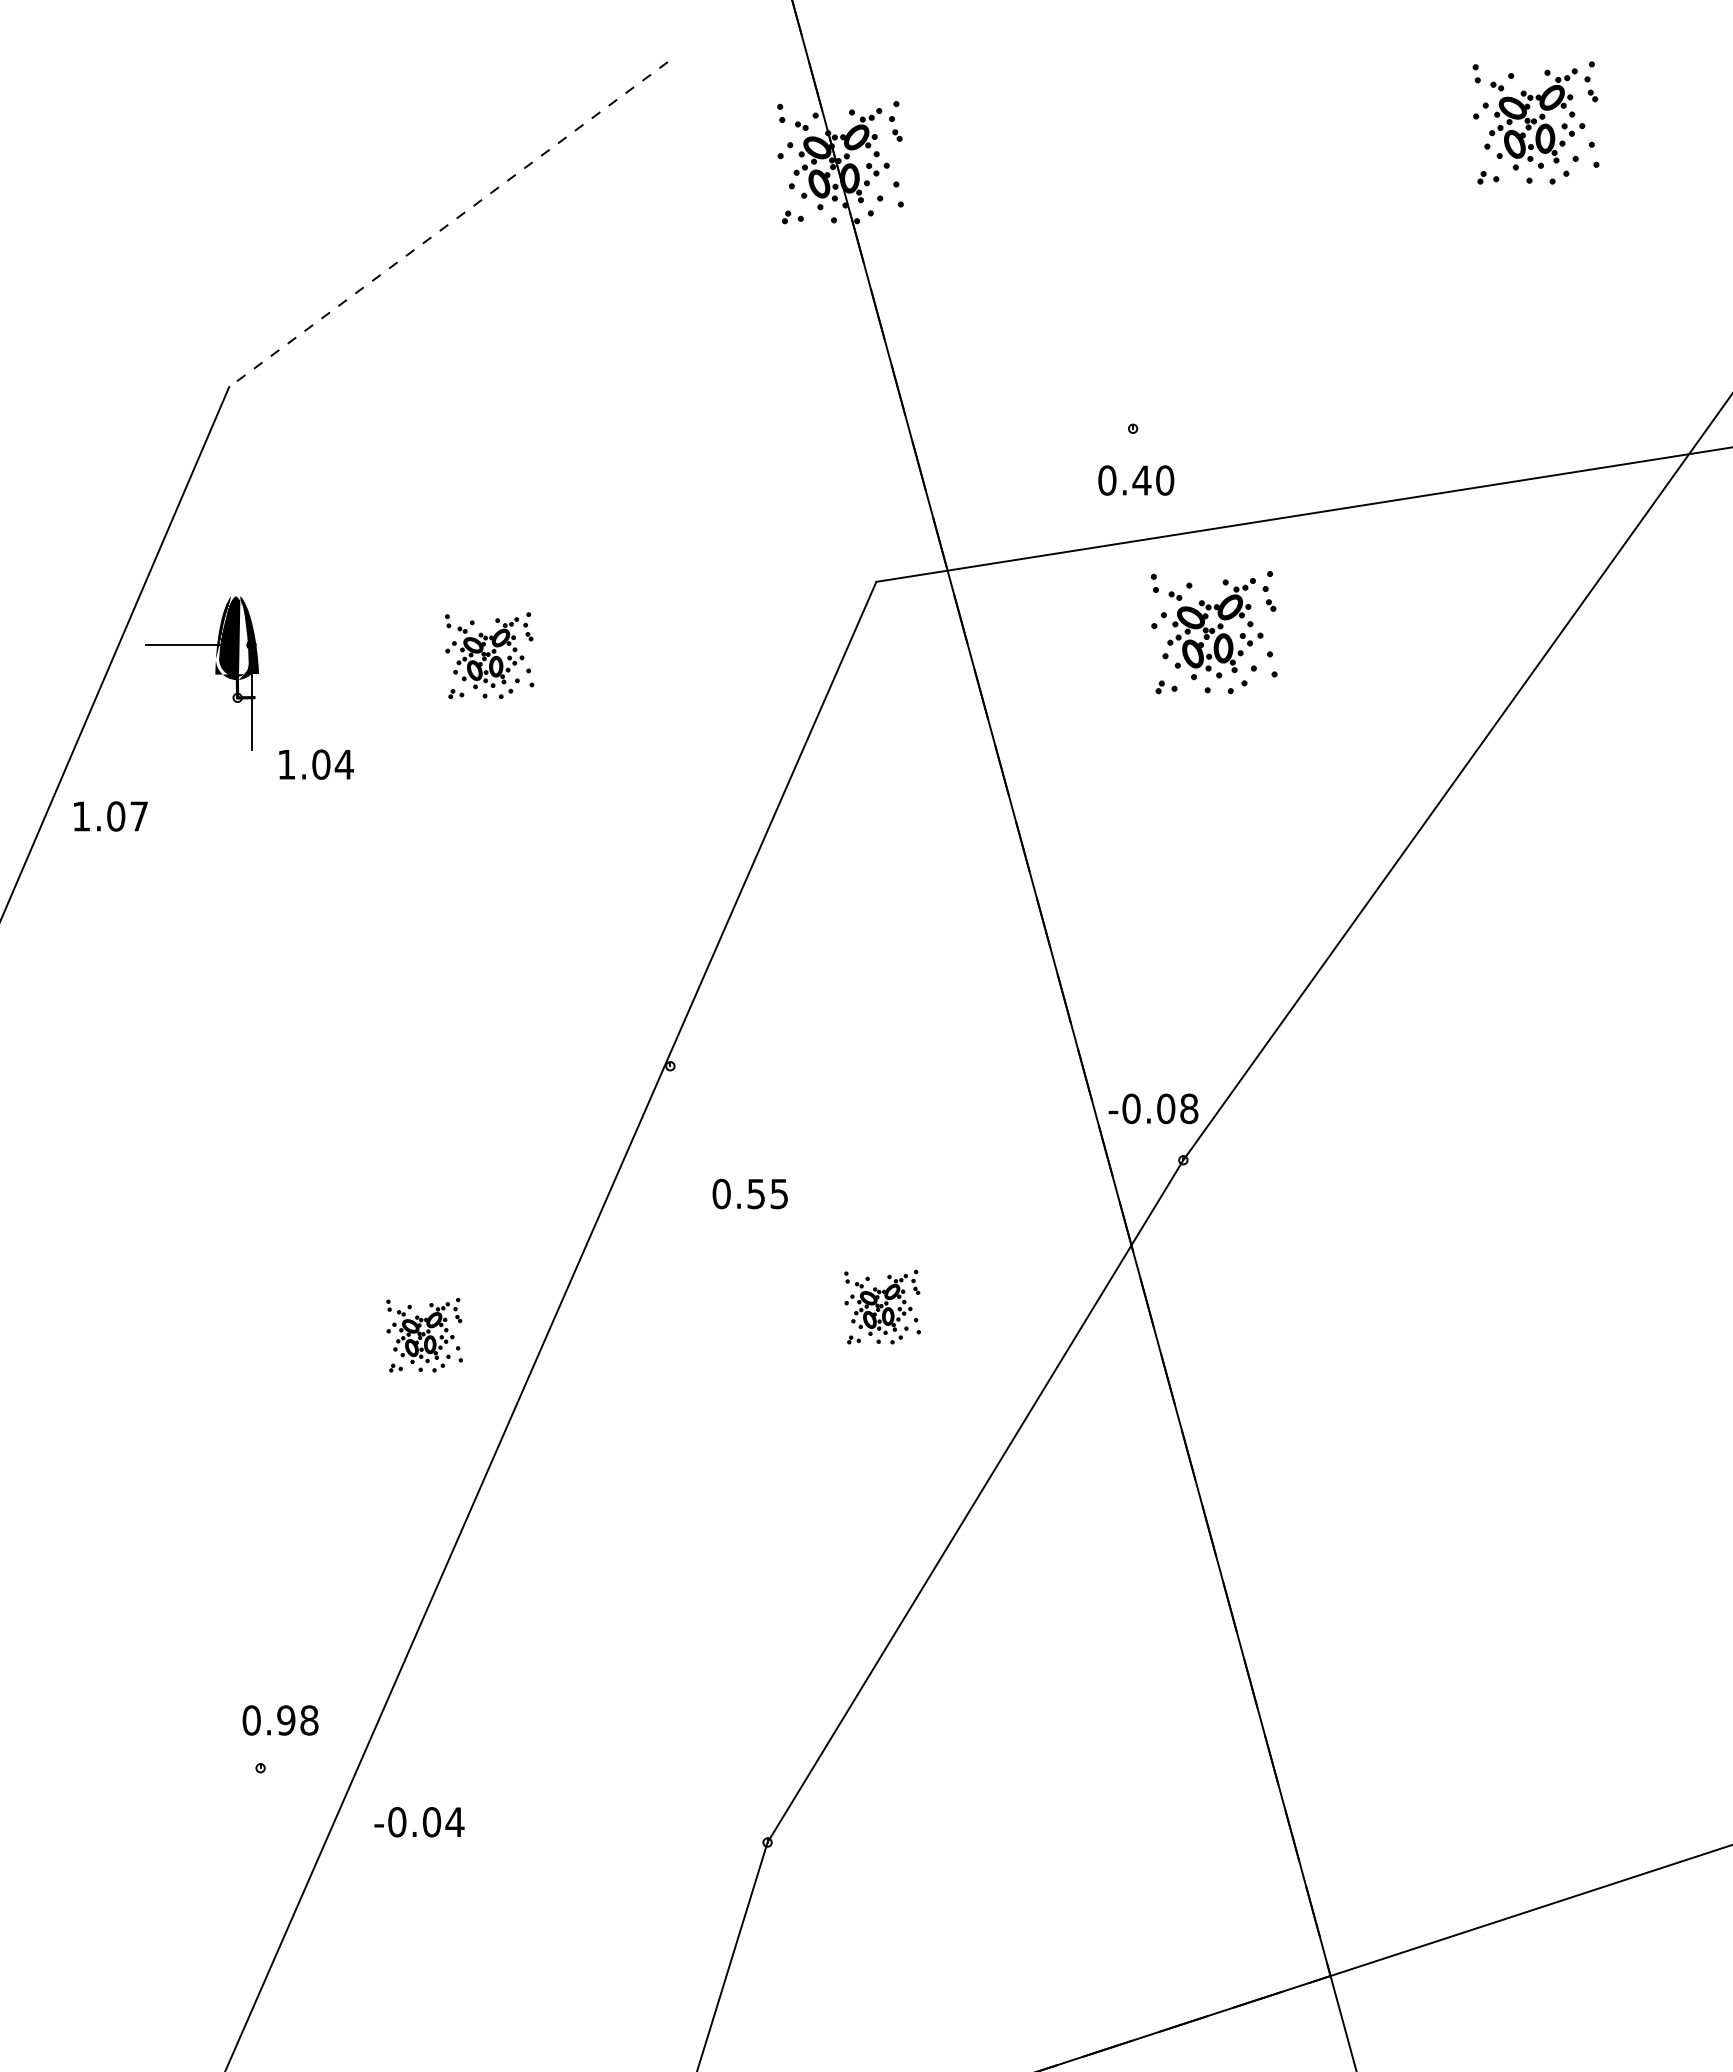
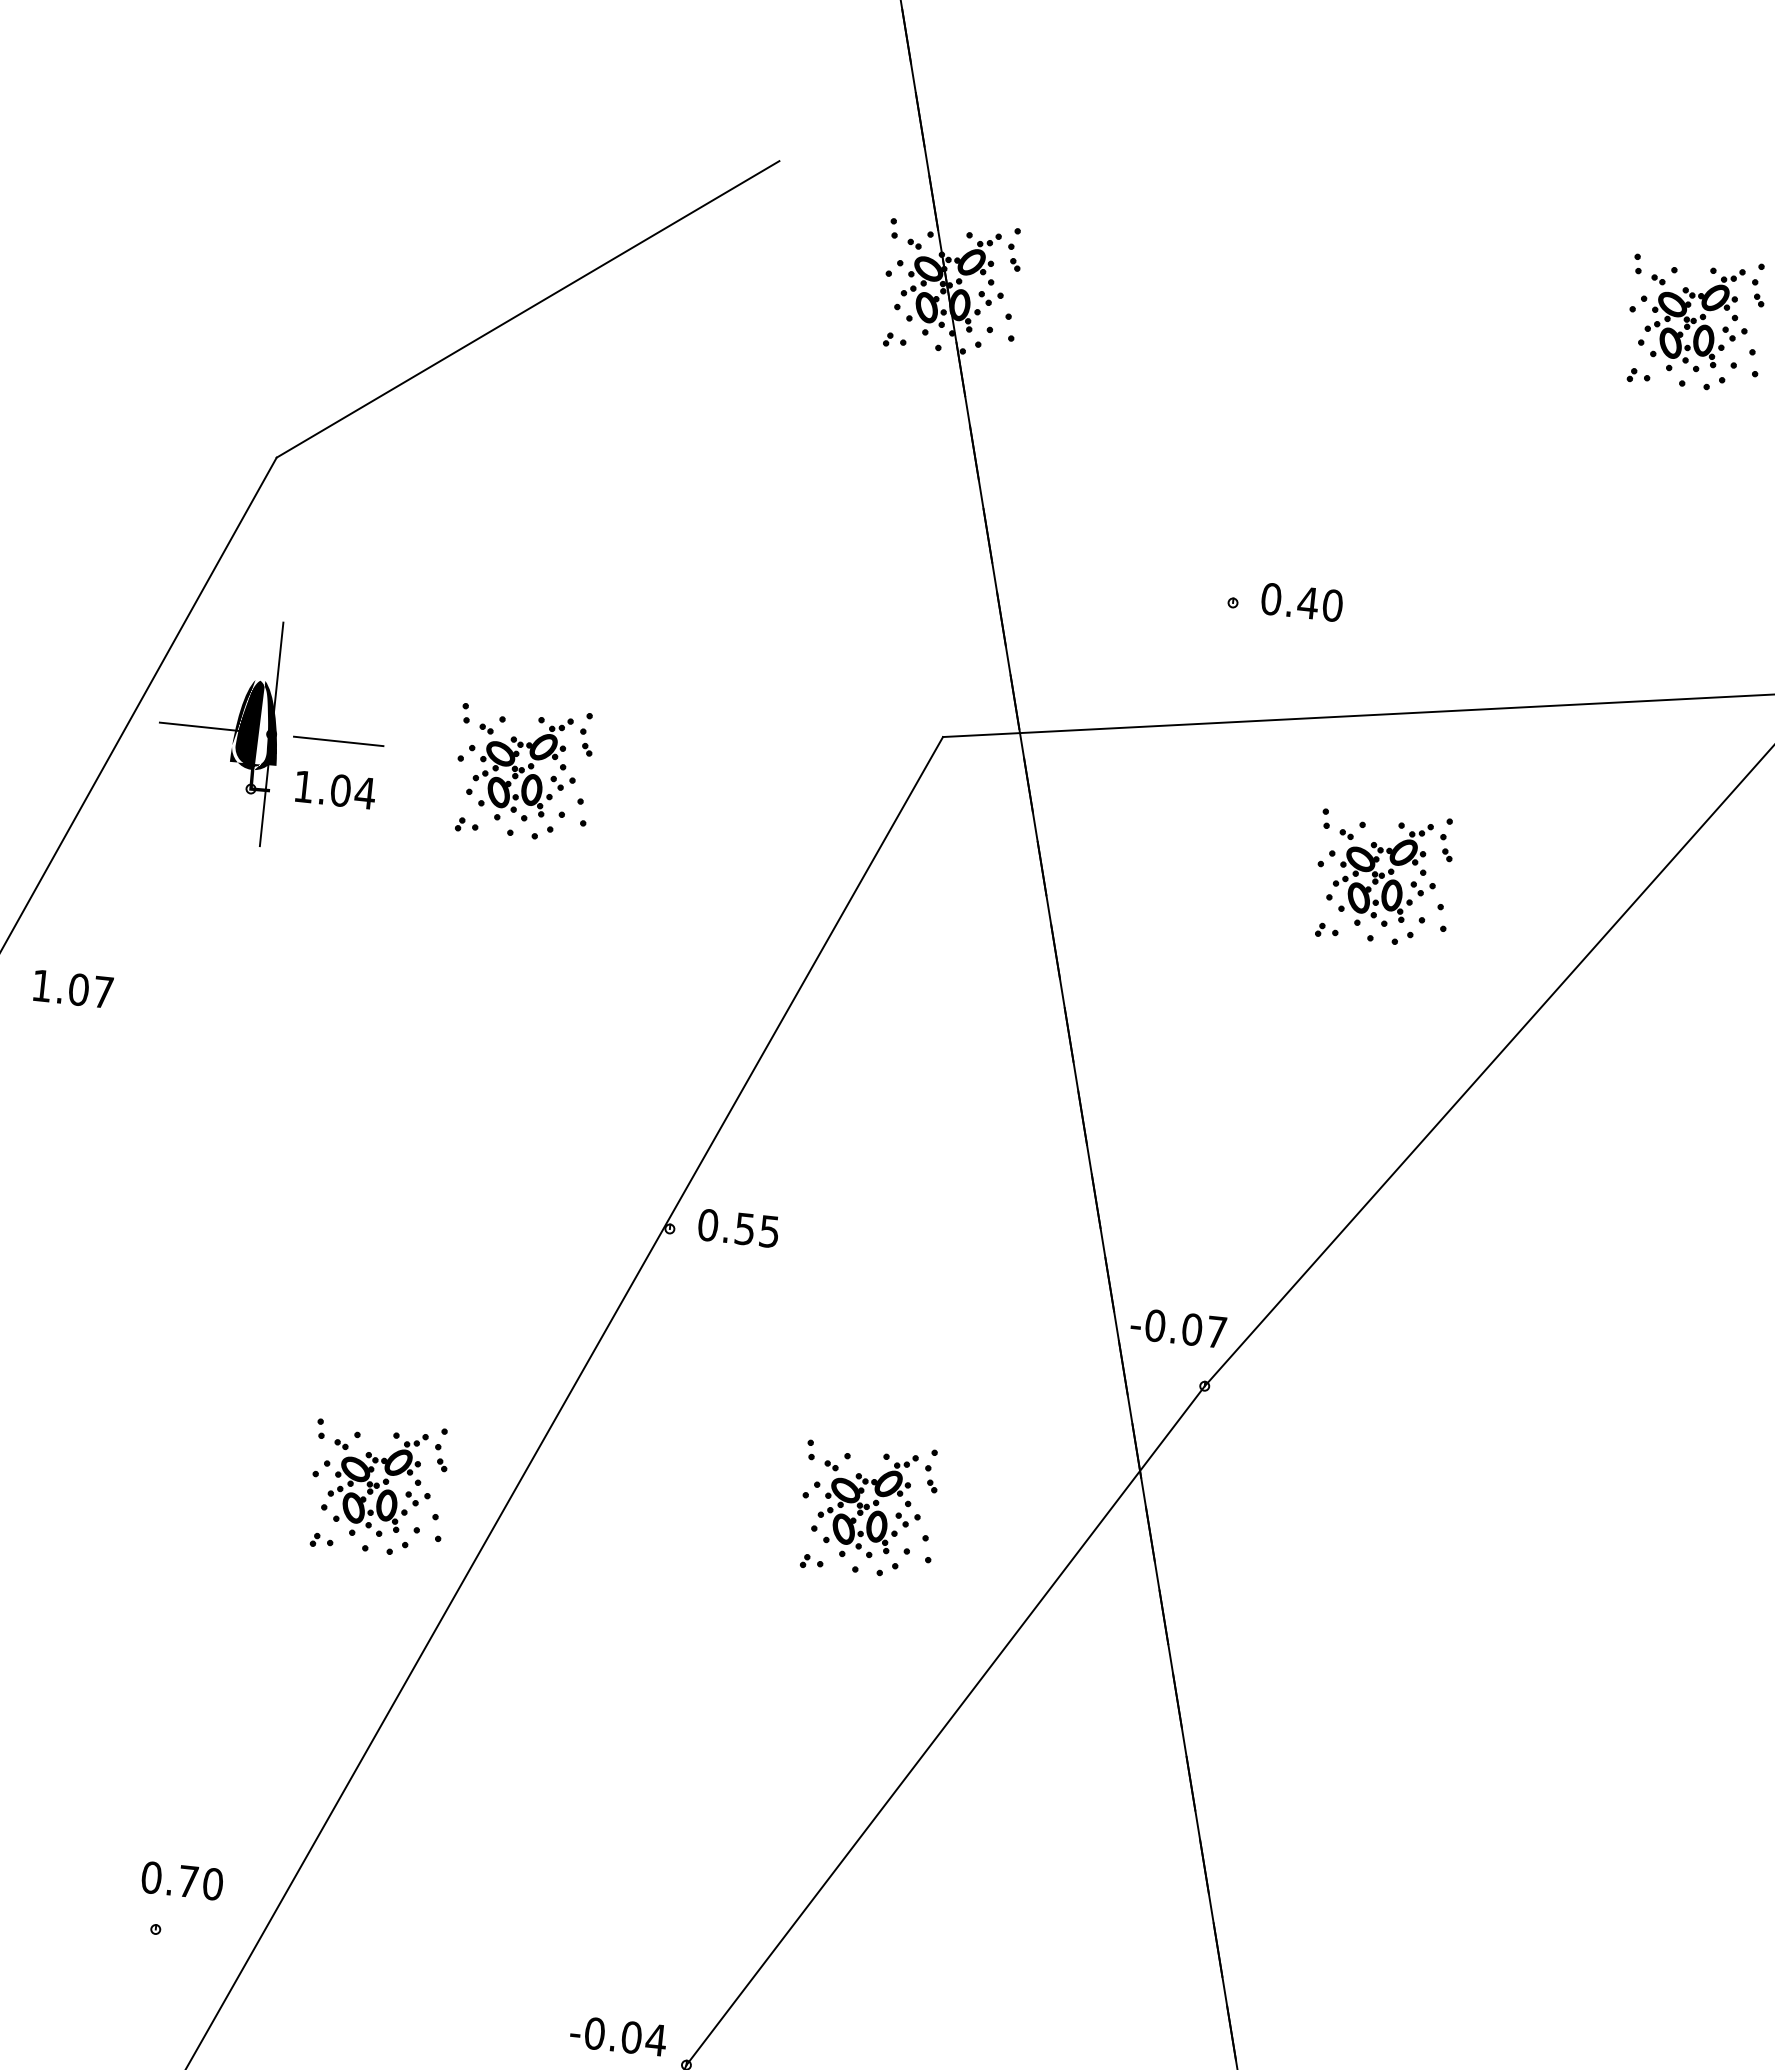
line: (448, 224) -> (528, 309), dashed -> solid
text: (1136, 480) -> (1302, 602), moved
line: (251, 581) -> (278, 666), added
part: (1213, 632) -> (1383, 877), moved
line: (314, 645) -> (338, 741), added
part: (489, 655) -> (523, 772), size x1.43
text: (316, 764) -> (335, 789), moved
text: (110, 816) -> (72, 989), moved
text: (1189, 1108) -> (1217, 1331), -0.08 -> -0.07
text: (749, 1193) -> (737, 1227), moved
part: (882, 1306) -> (868, 1508), size x1.67
part: (424, 1334) -> (378, 1486), size x1.67
text: (297, 1720) -> (200, 1882), 0.98 -> 0.70
text: (419, 1822) -> (618, 2036), moved

